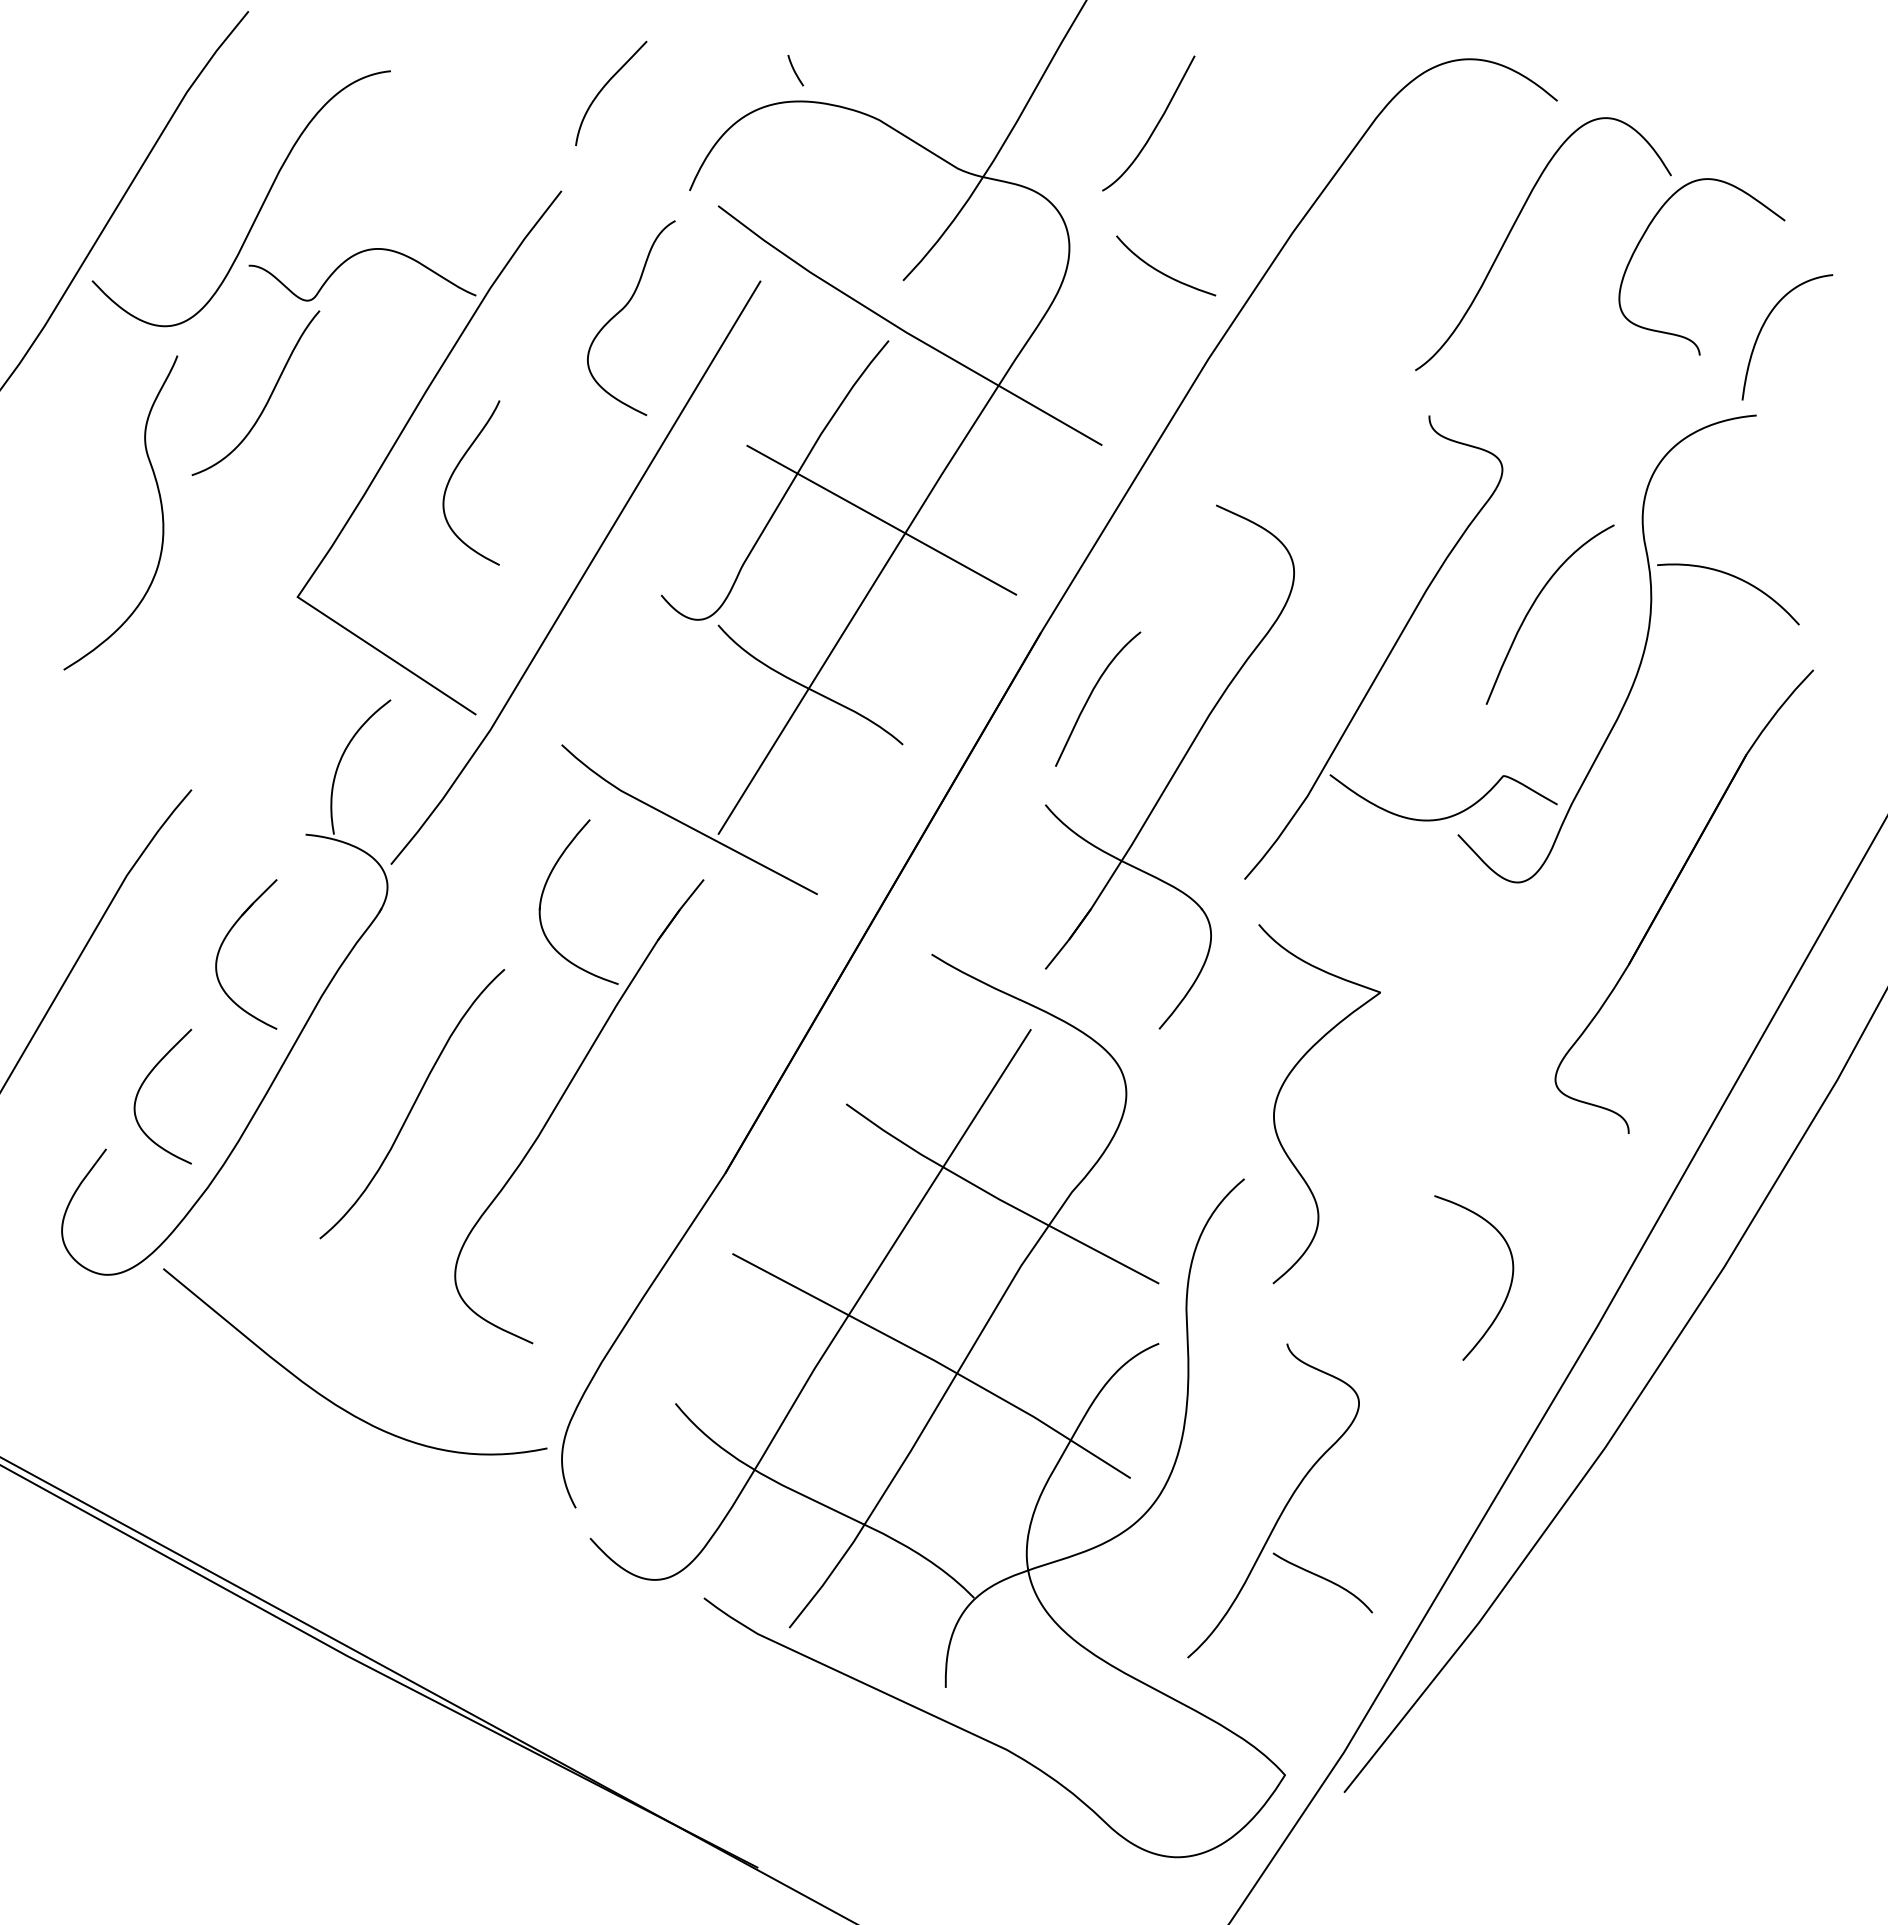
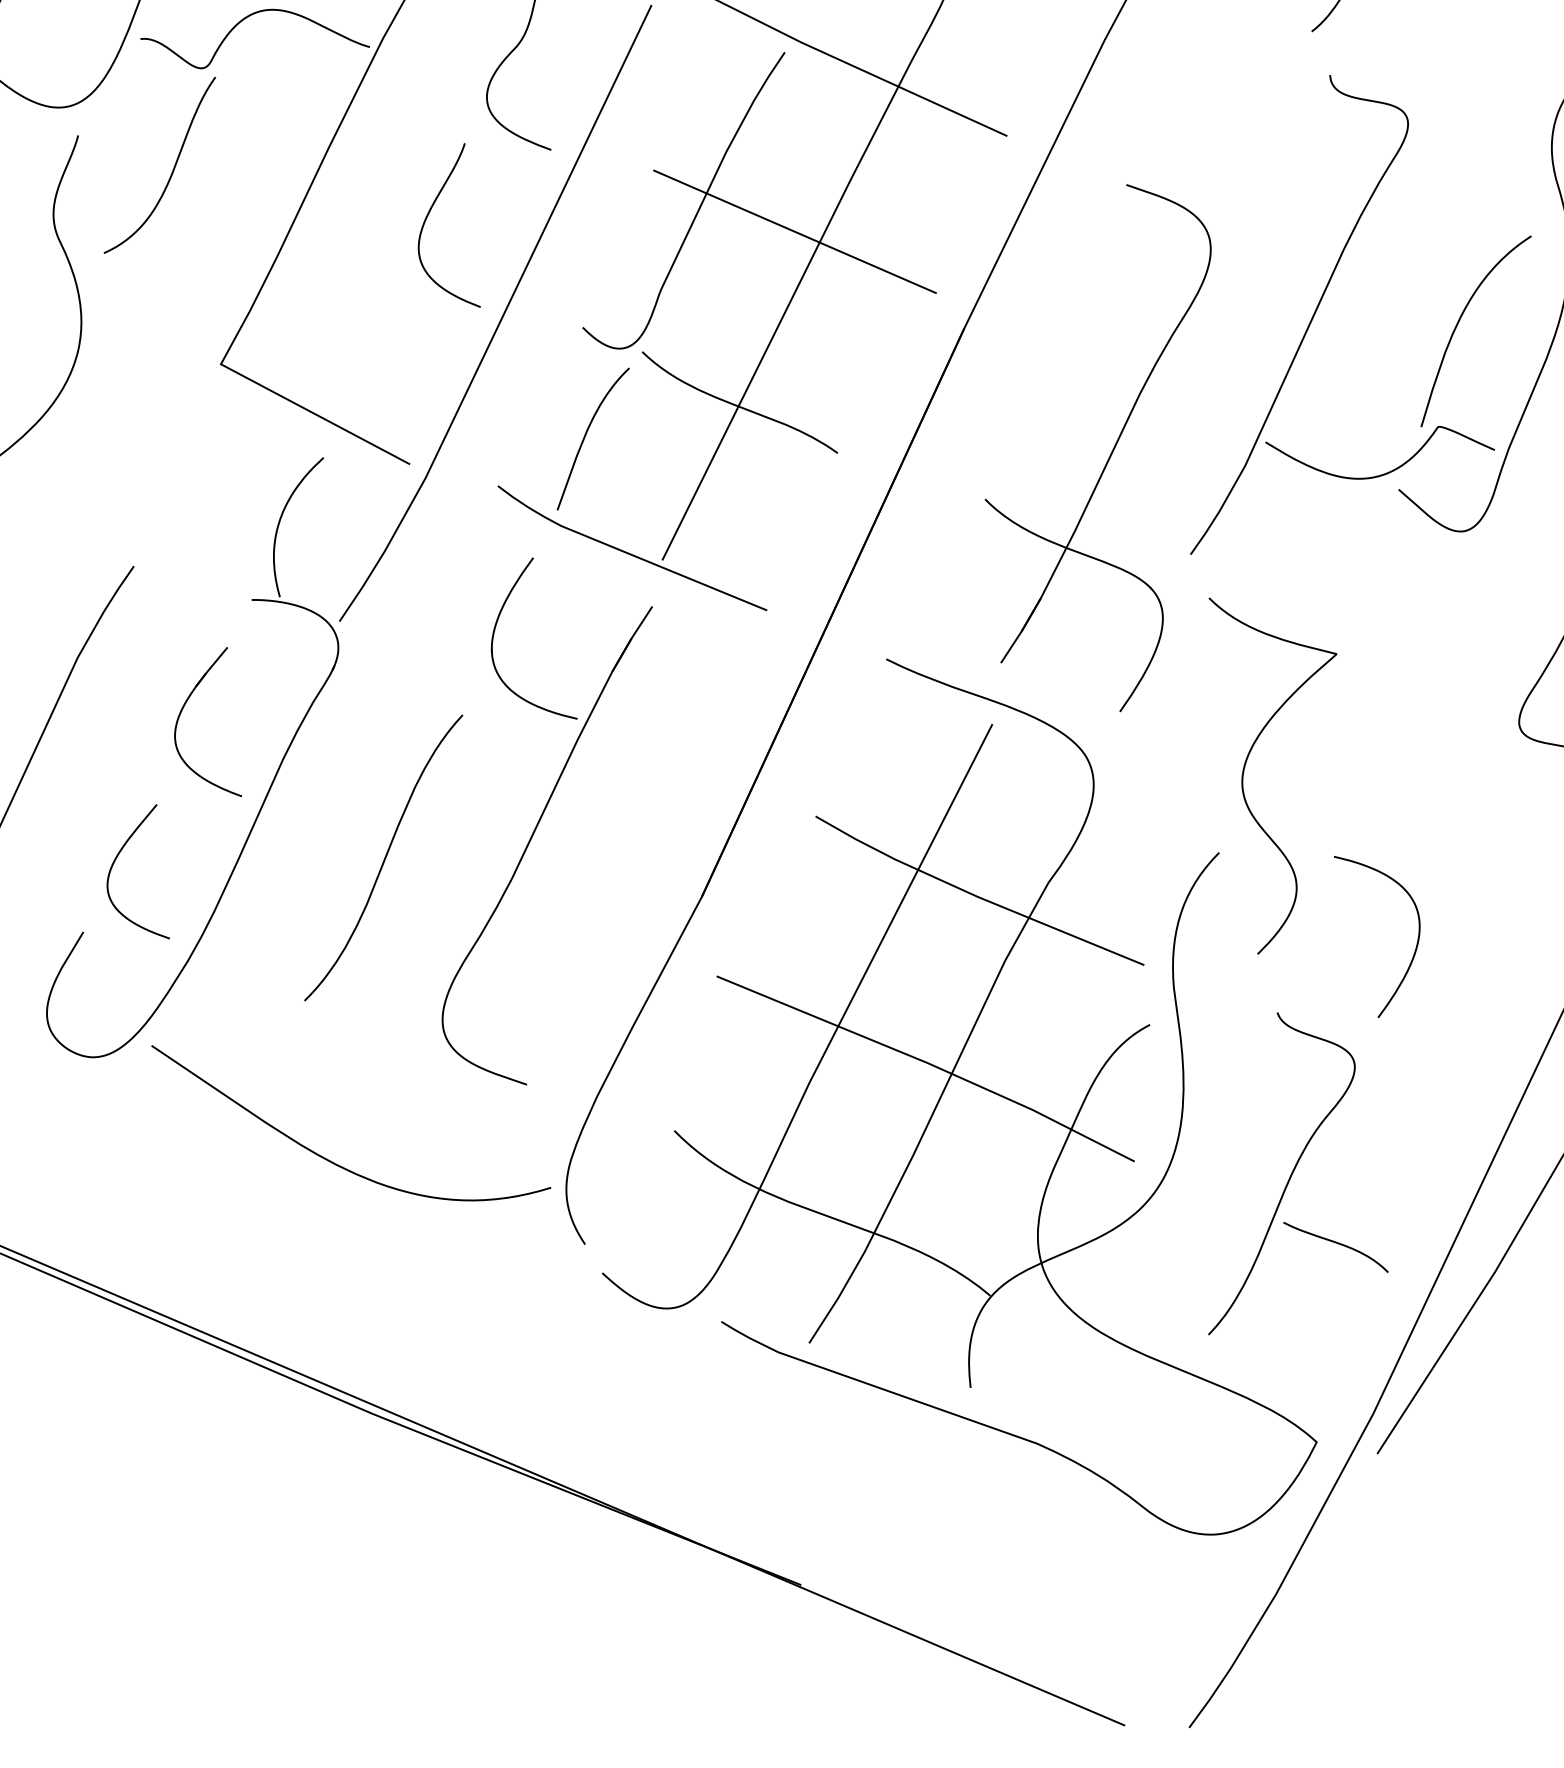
curve: (453, 474) -> (426, 221), moved
curve: (1533, 605) -> (1458, 323), moved
curve: (1091, 695) -> (586, 435), moved
curve: (1509, 1285) -> (1417, 938), moved

